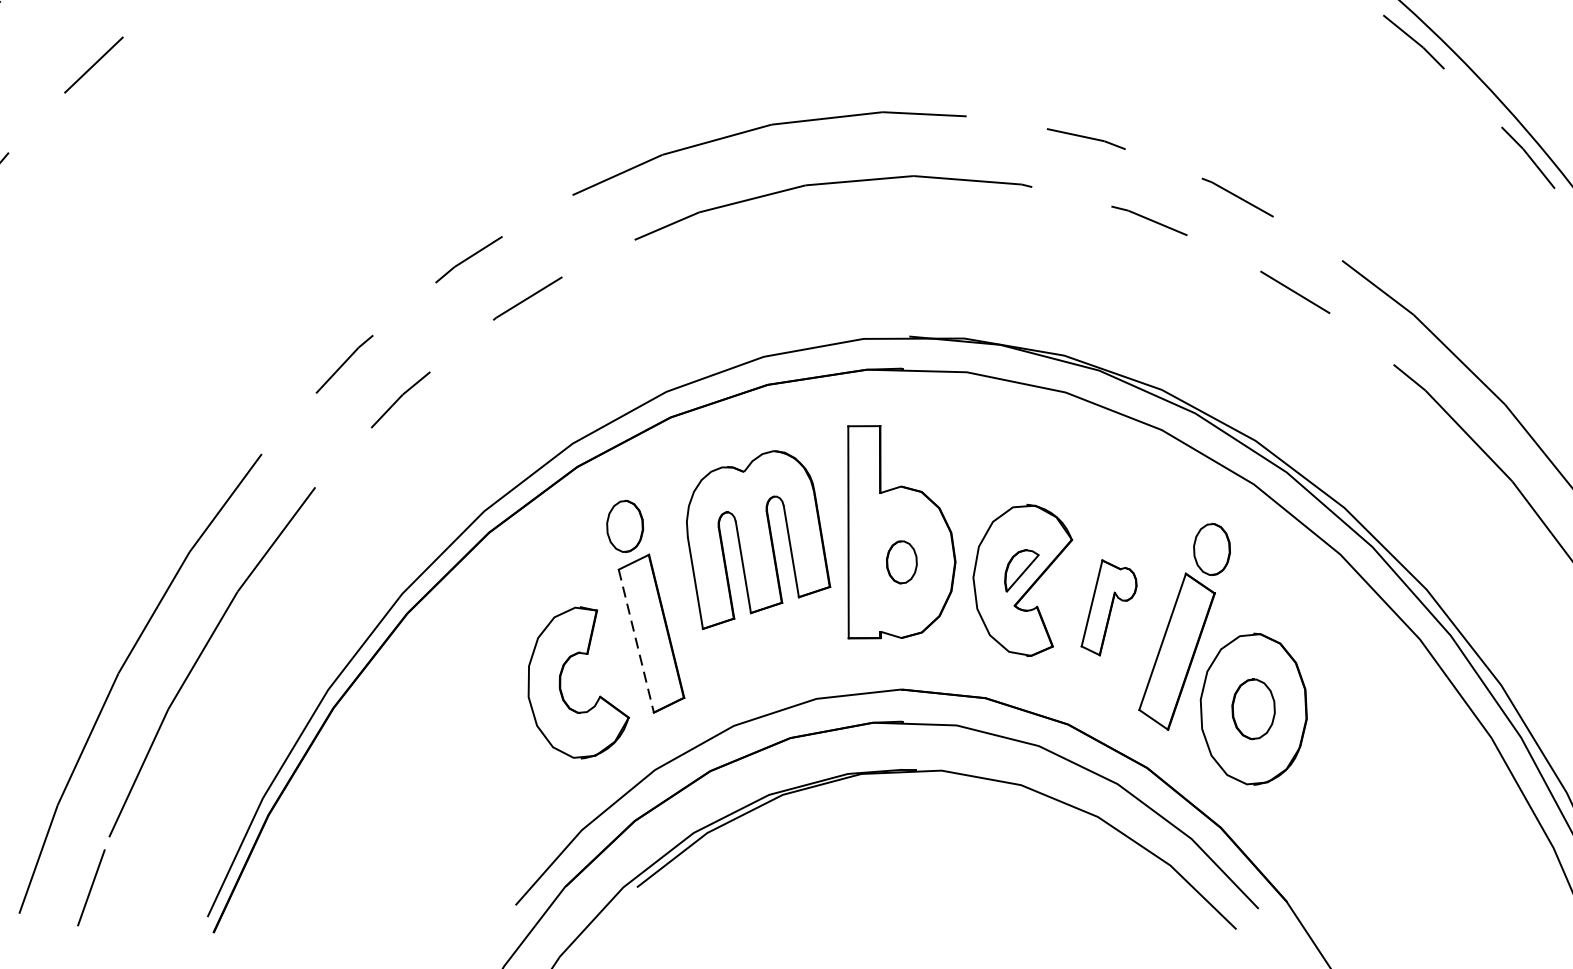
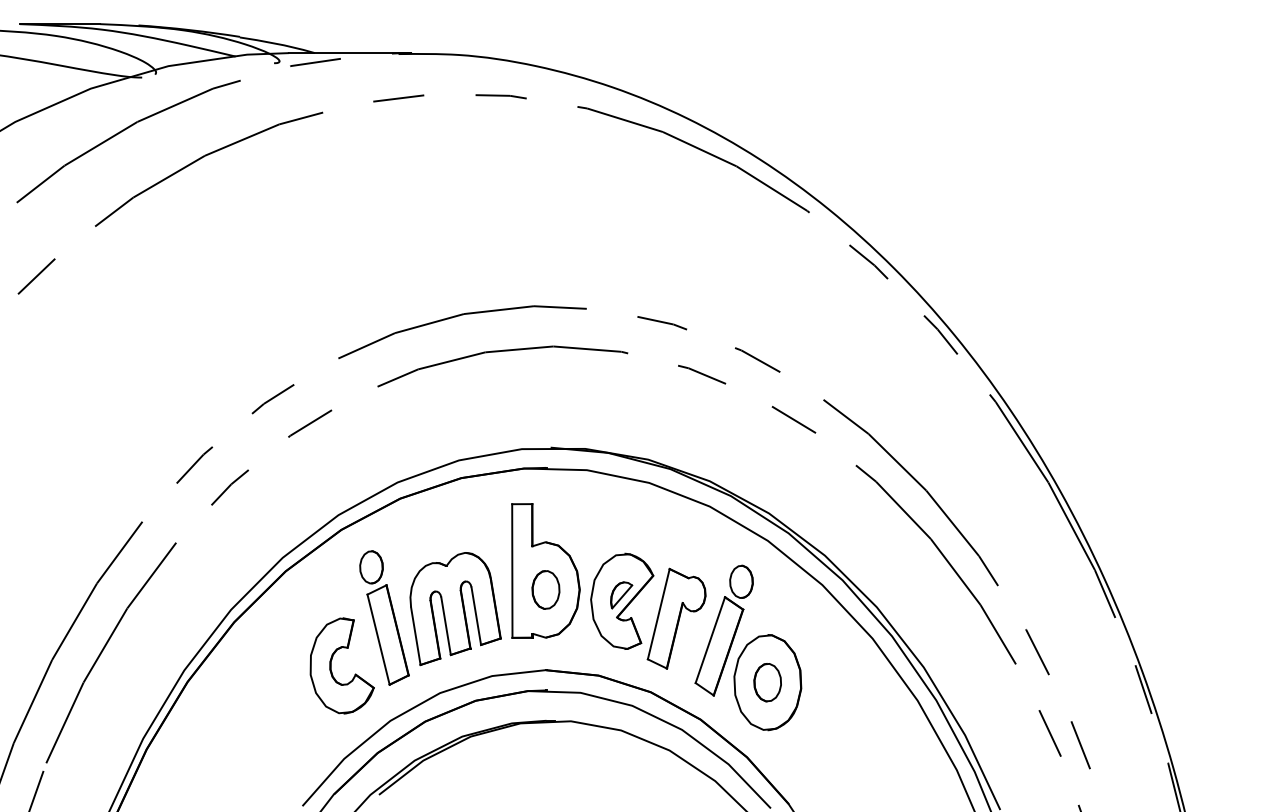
part: (758, 540) -> (455, 609), moved
part: (901, 561) -> (545, 589), size x1.43
part: (1108, 607) -> (676, 618), size x1.67
line: (636, 642) -> (378, 640), dashed -> solid

